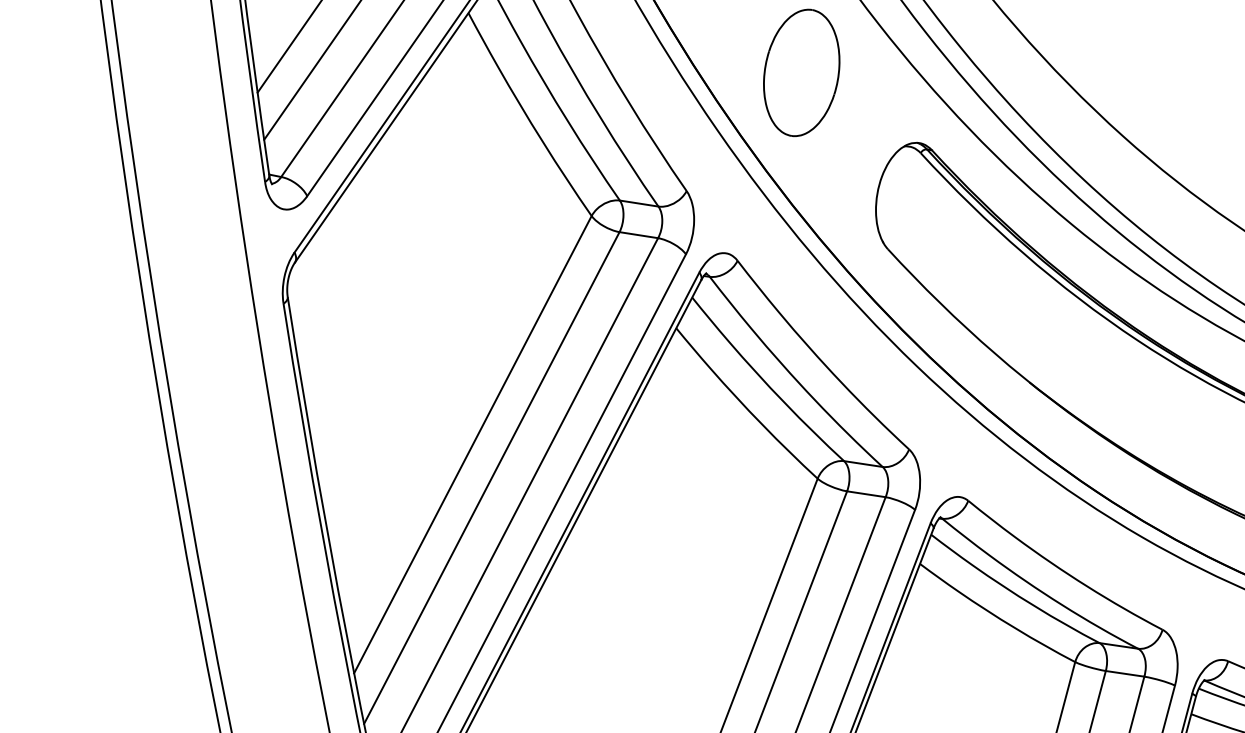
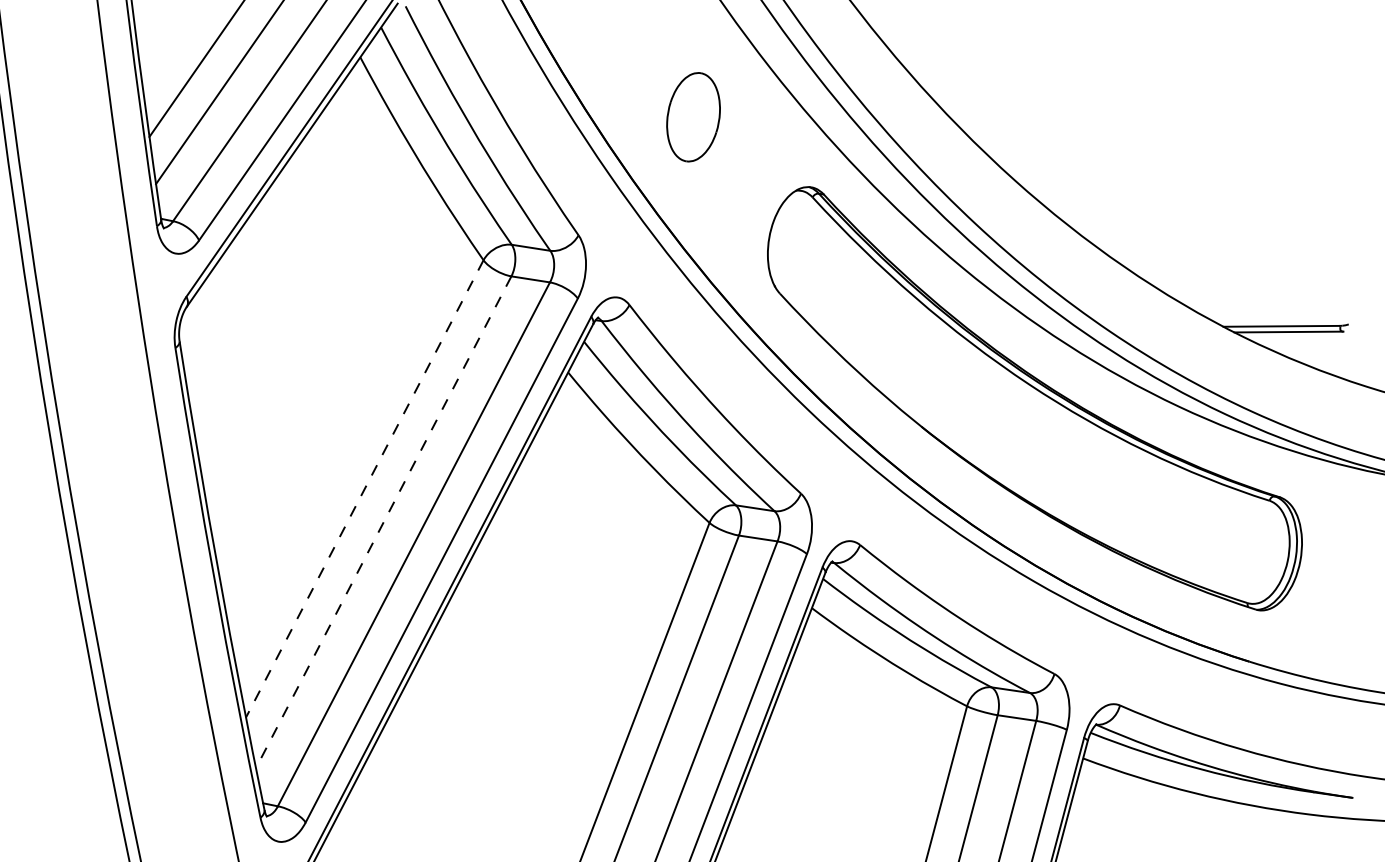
part: (801, 73) -> (693, 117), size x0.7
line: (472, 444) -> (364, 488), solid -> dashed
line: (491, 478) -> (383, 522), solid -> dashed

